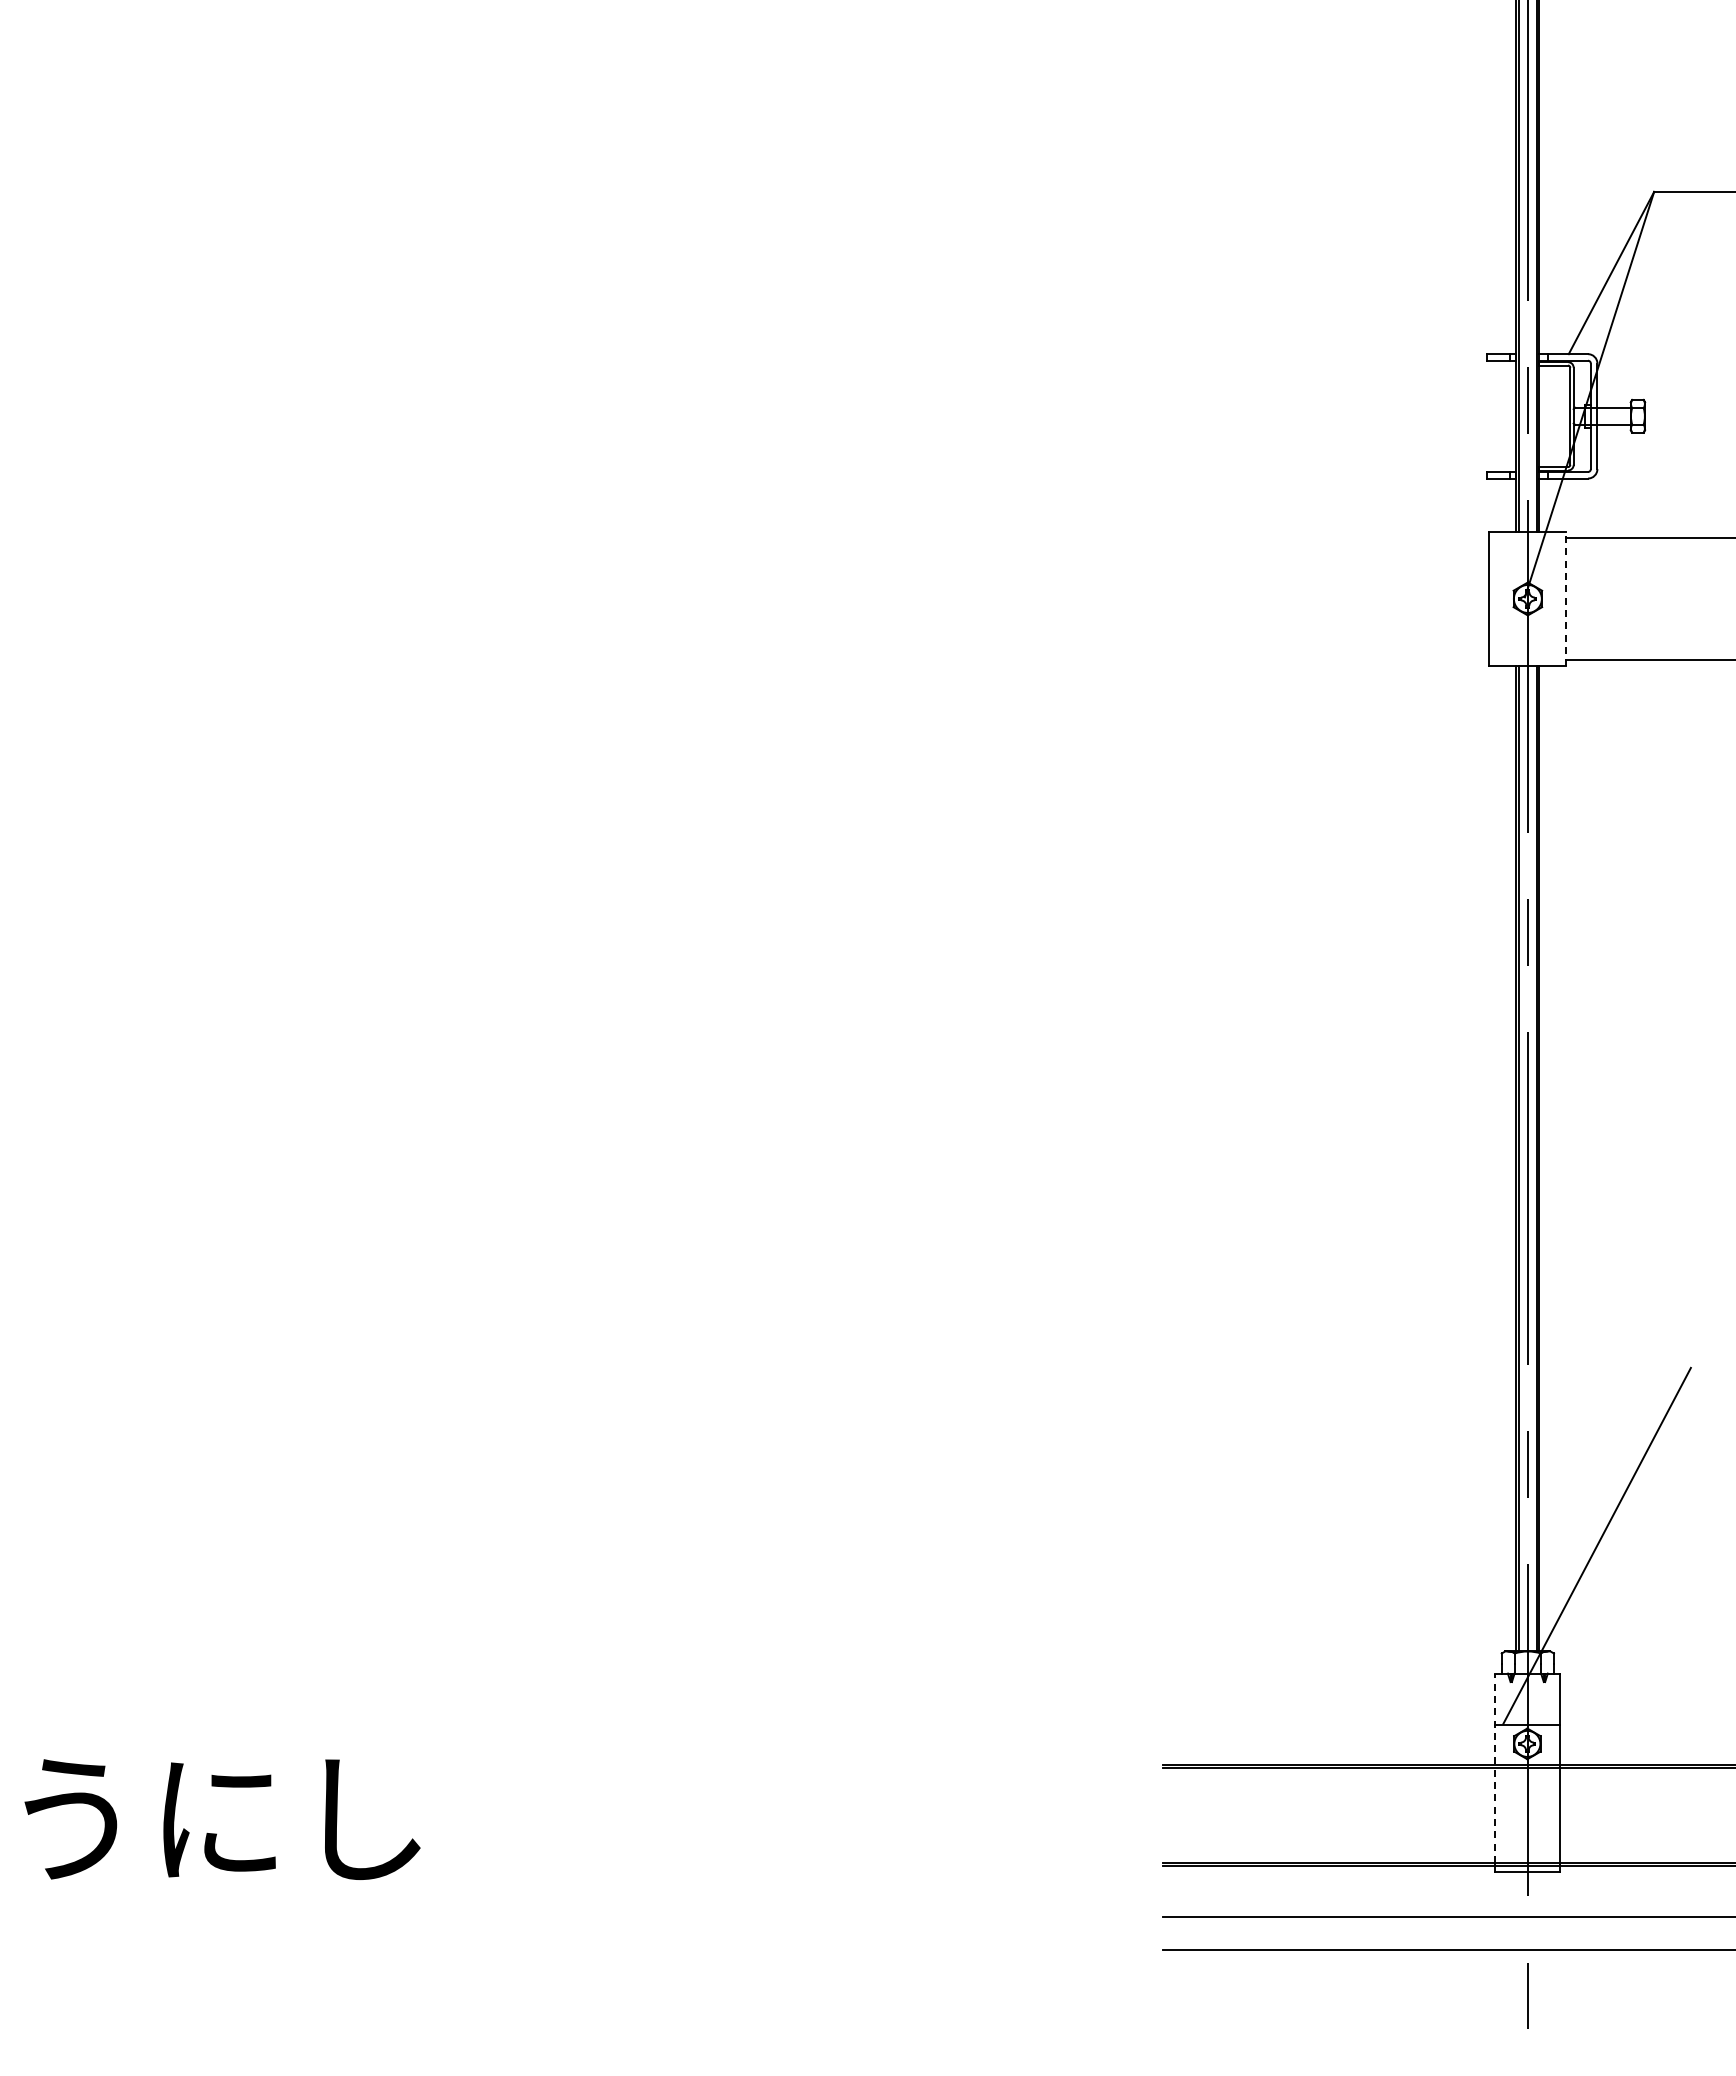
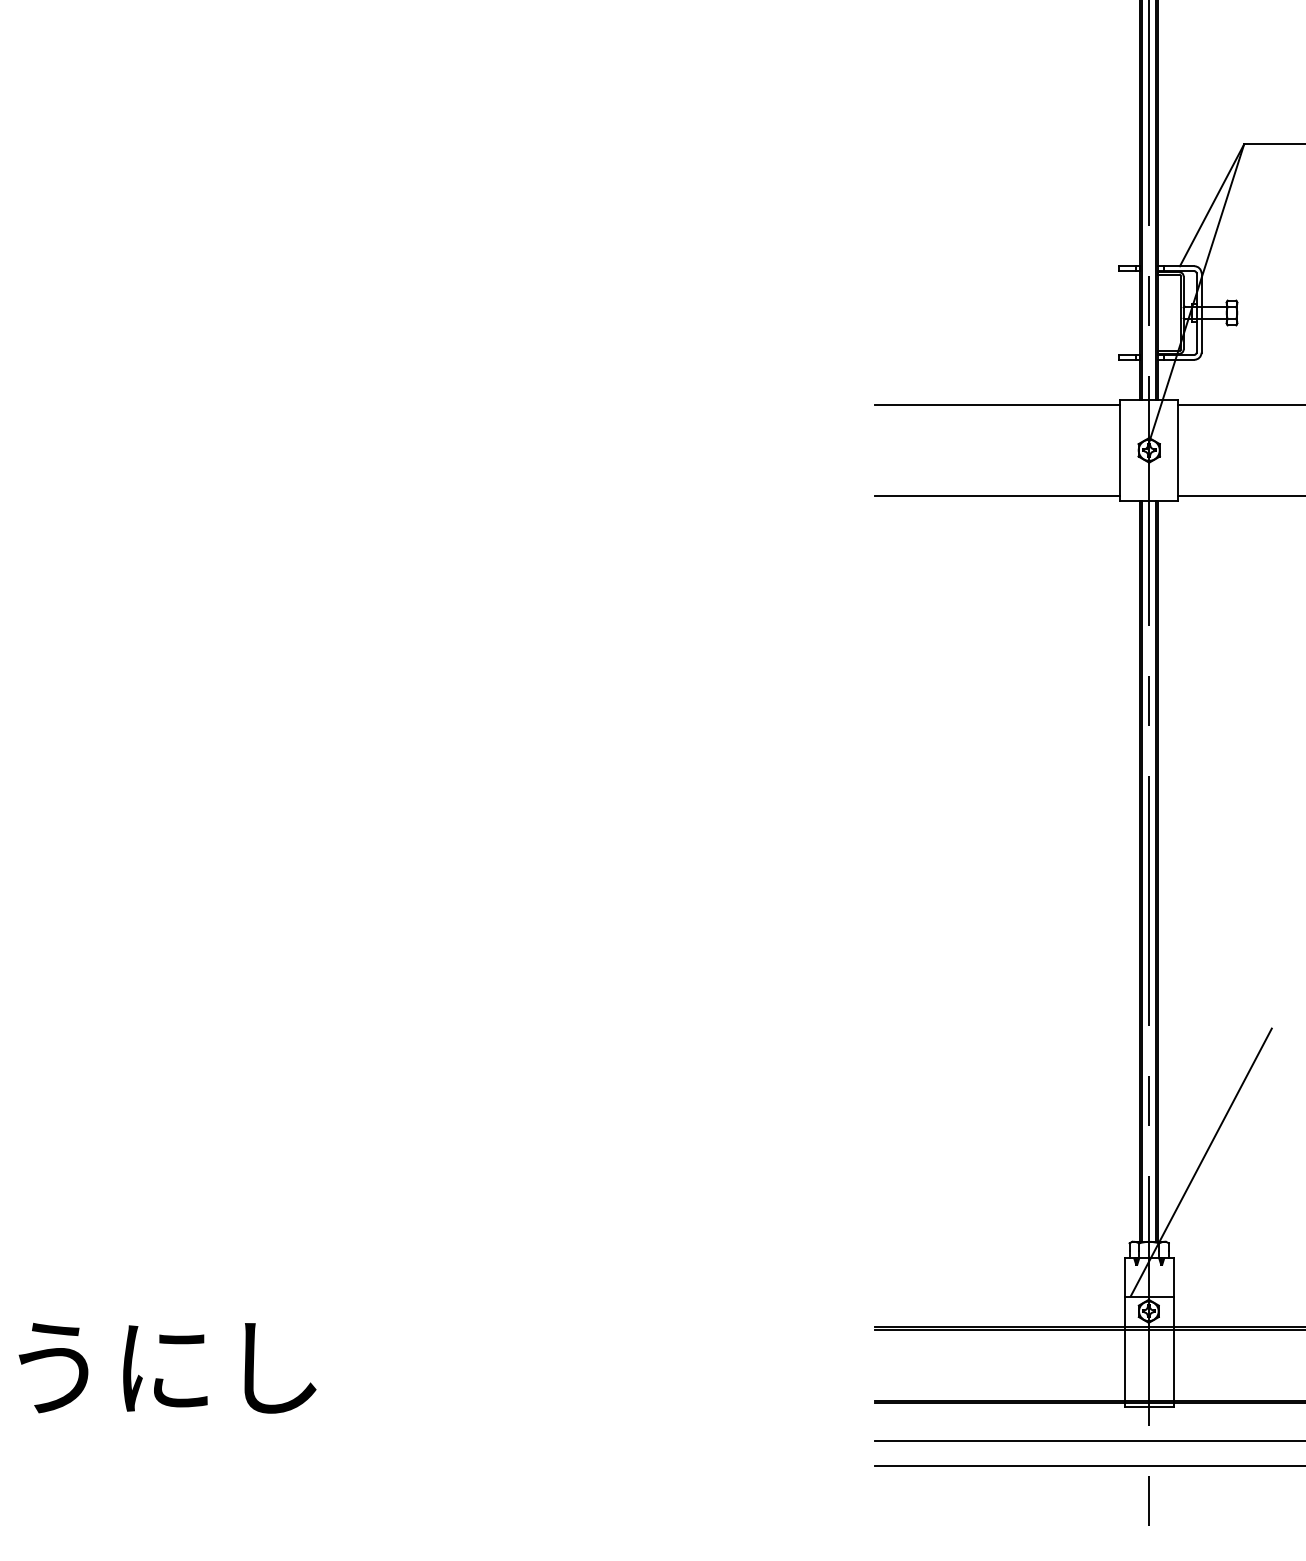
line: (1325, 538) -> (997, 404), added
line: (1566, 598) -> (1178, 449), dashed -> solid
line: (1325, 659) -> (997, 495), added
line: (1495, 1768) -> (1124, 1329), dashed -> solid

